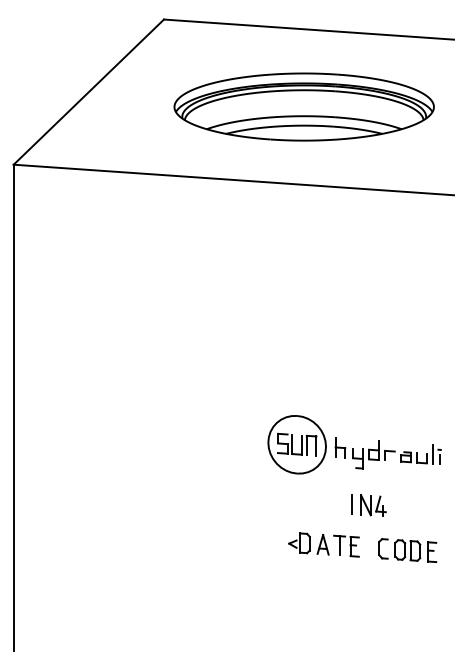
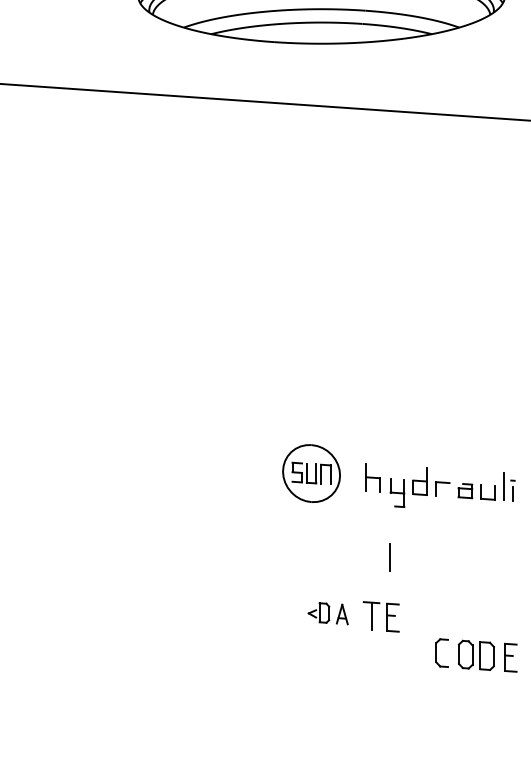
part: (296, 444) -> (310, 473), size x0.7
part: (373, 505) -> (419, 559), removed
part: (308, 543) -> (327, 613), size x0.7
part: (407, 550) -> (476, 655), moved

